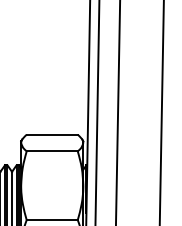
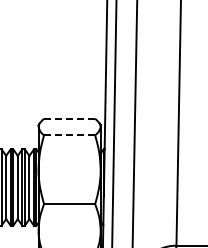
line: (52, 134) -> (69, 118), solid -> dashed
line: (52, 151) -> (69, 135), solid -> dashed

